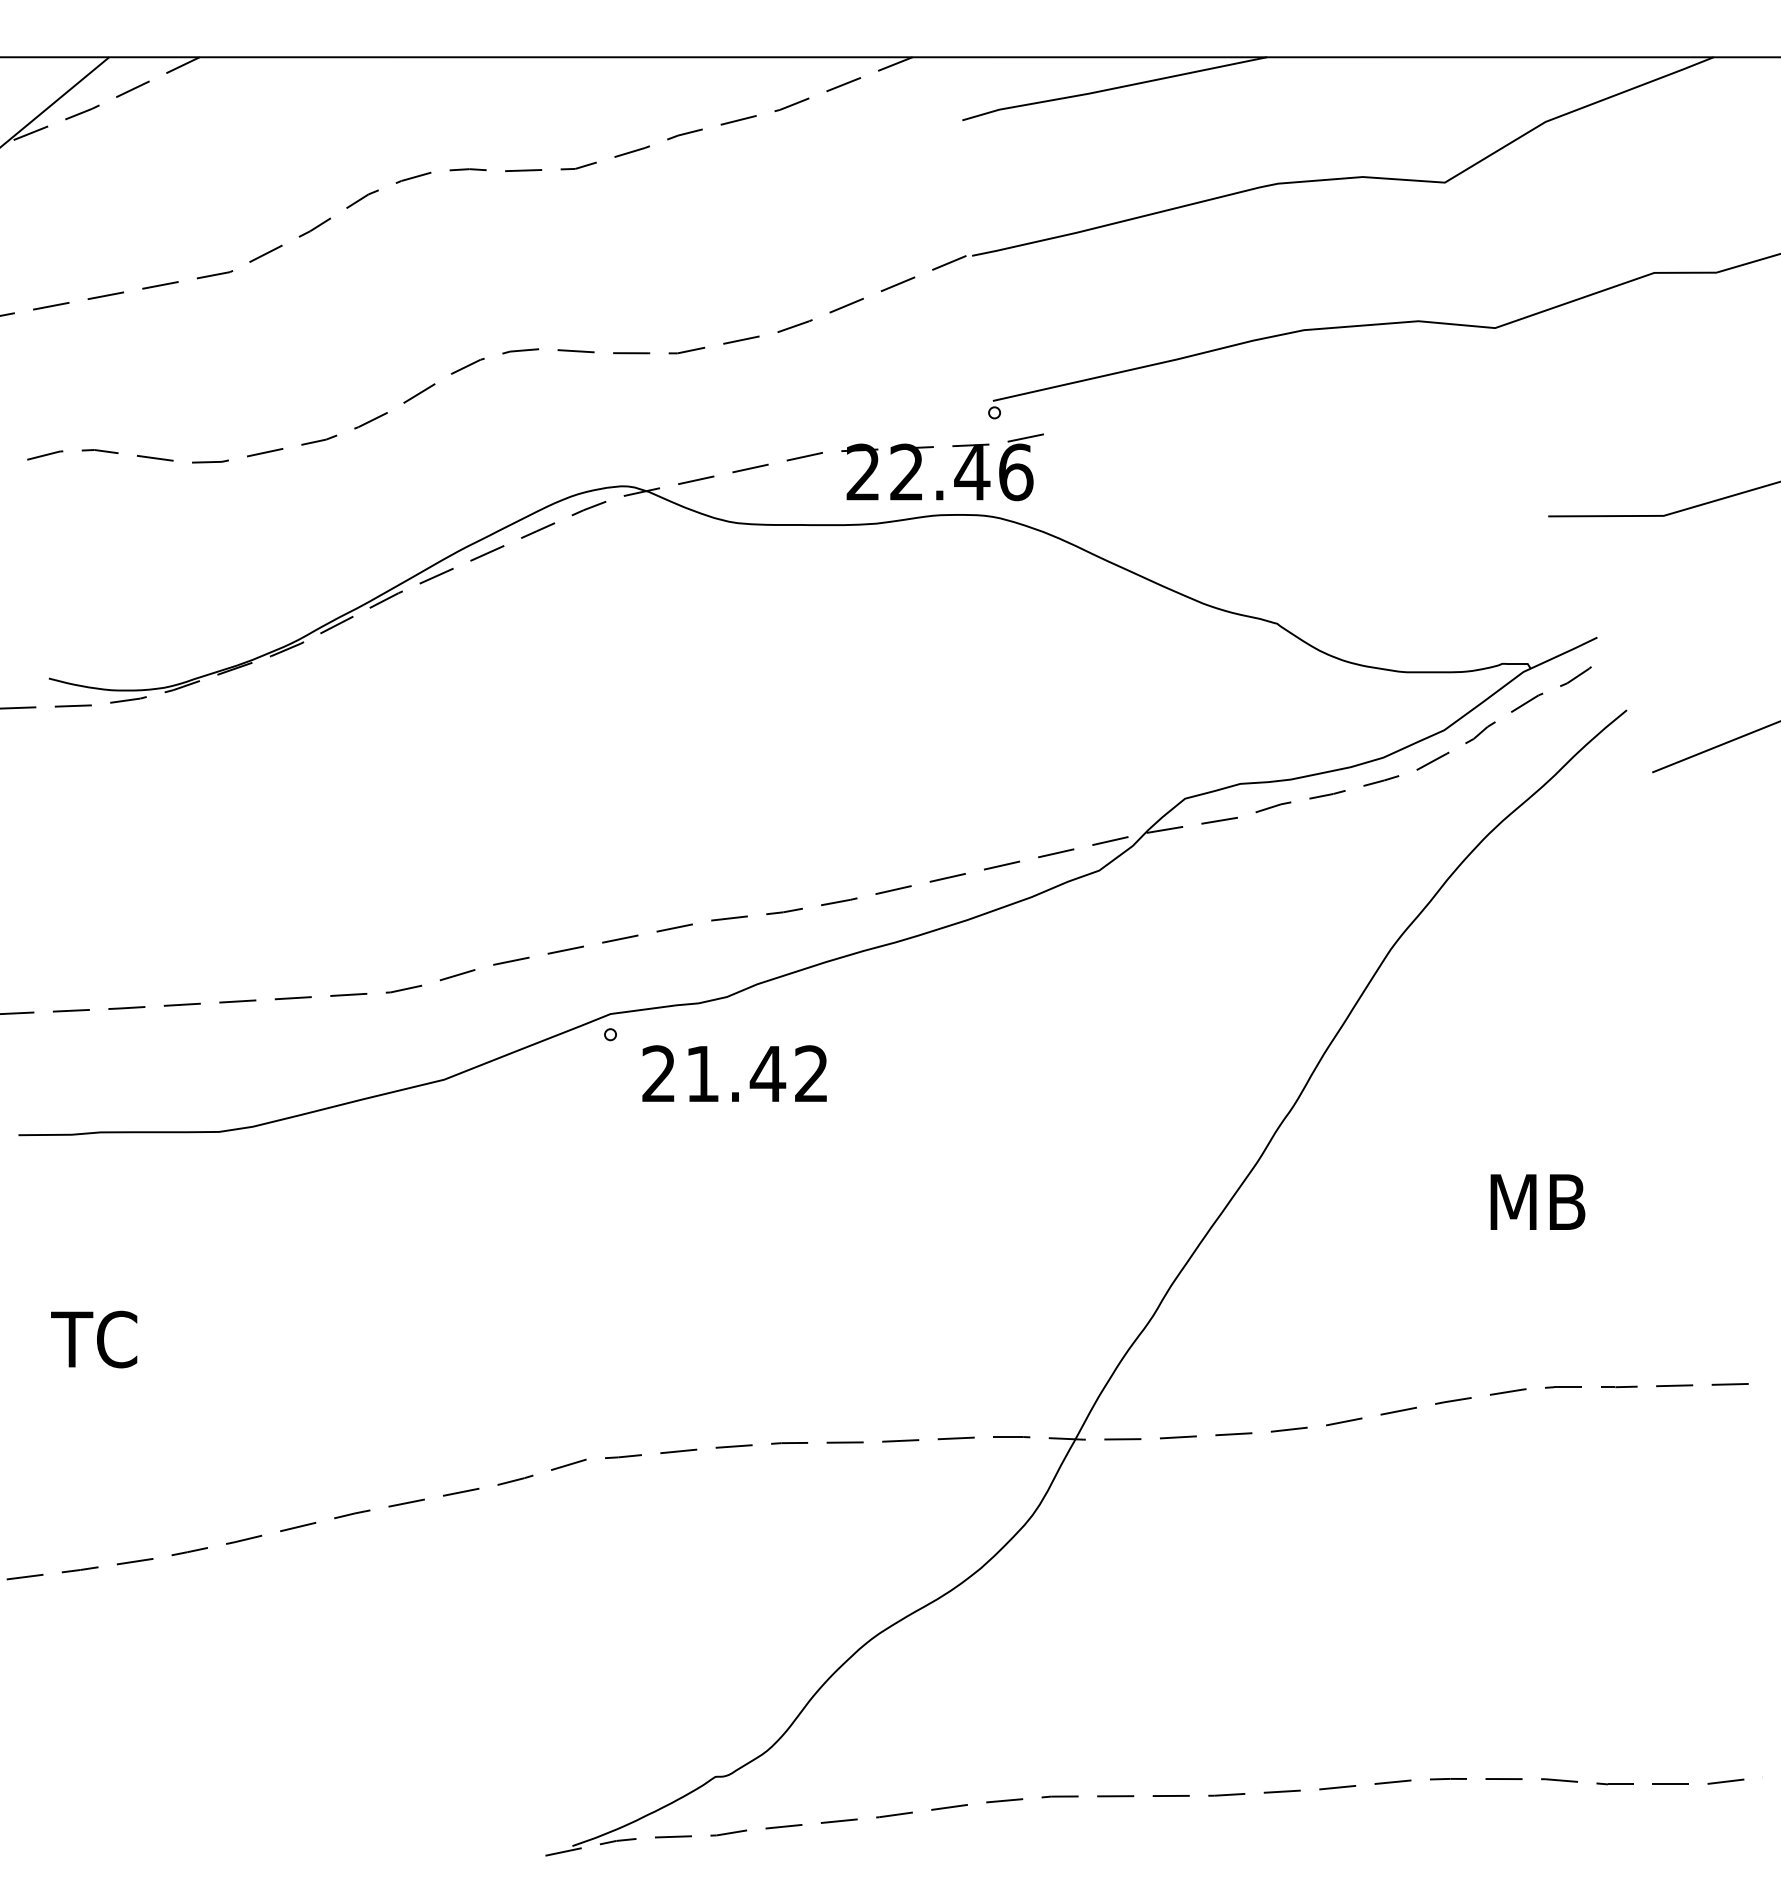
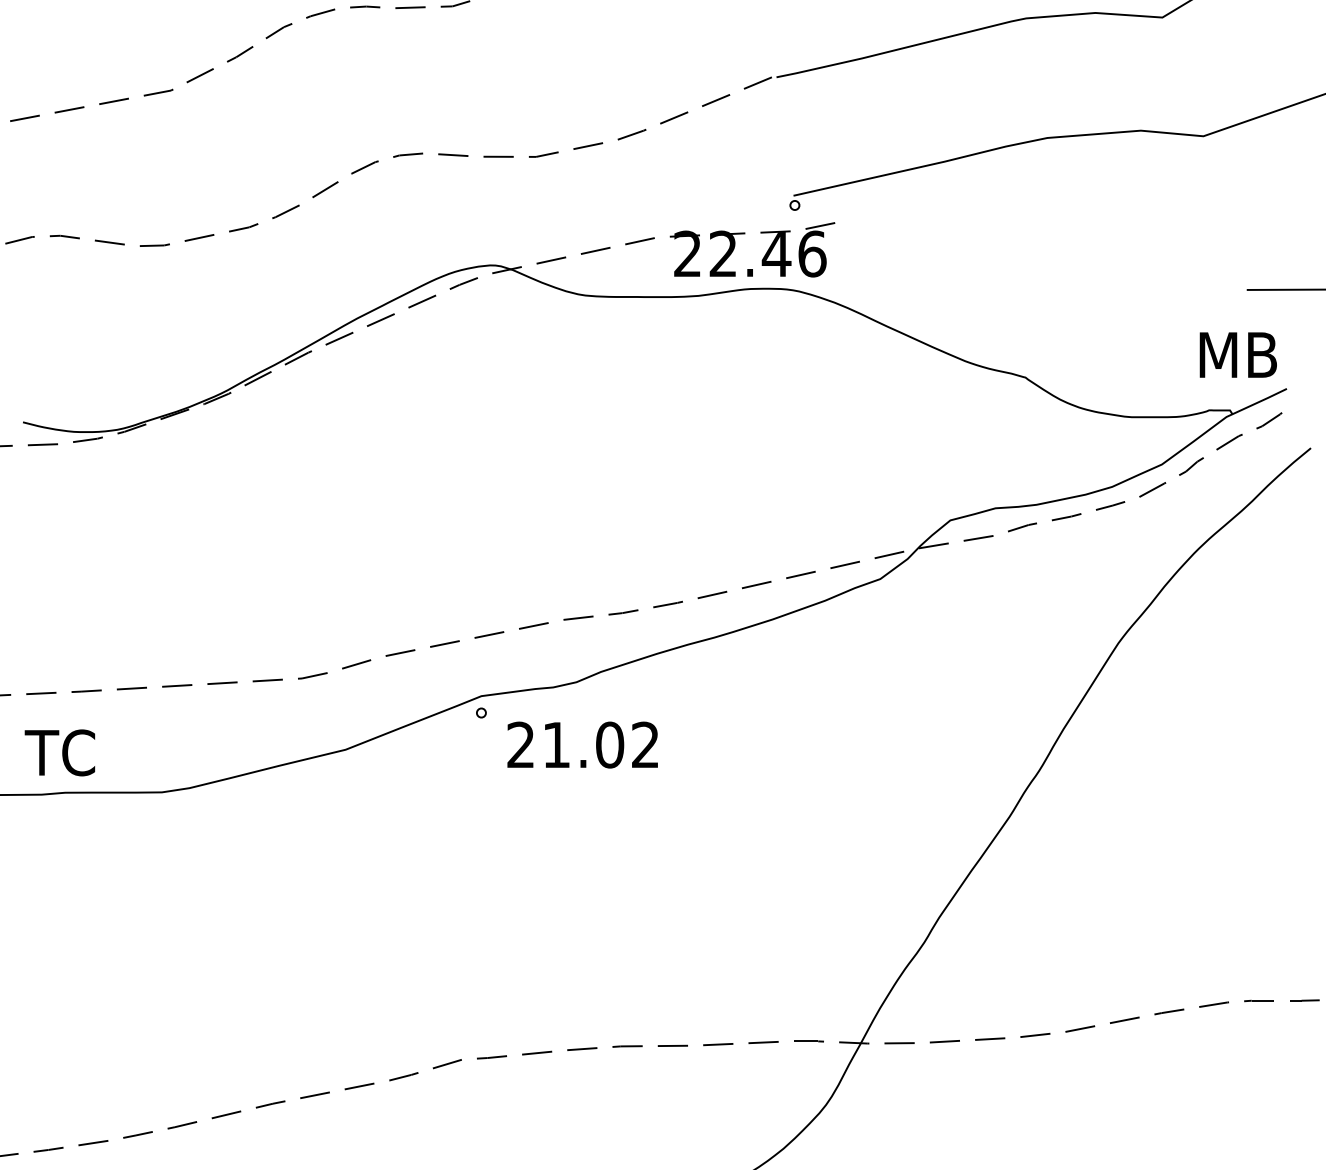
text: (767, 1073) -> (609, 744), 21.42 -> 21.02
text: (1537, 1201) -> (1238, 354), moved
text: (94, 1339) -> (60, 752), moved

